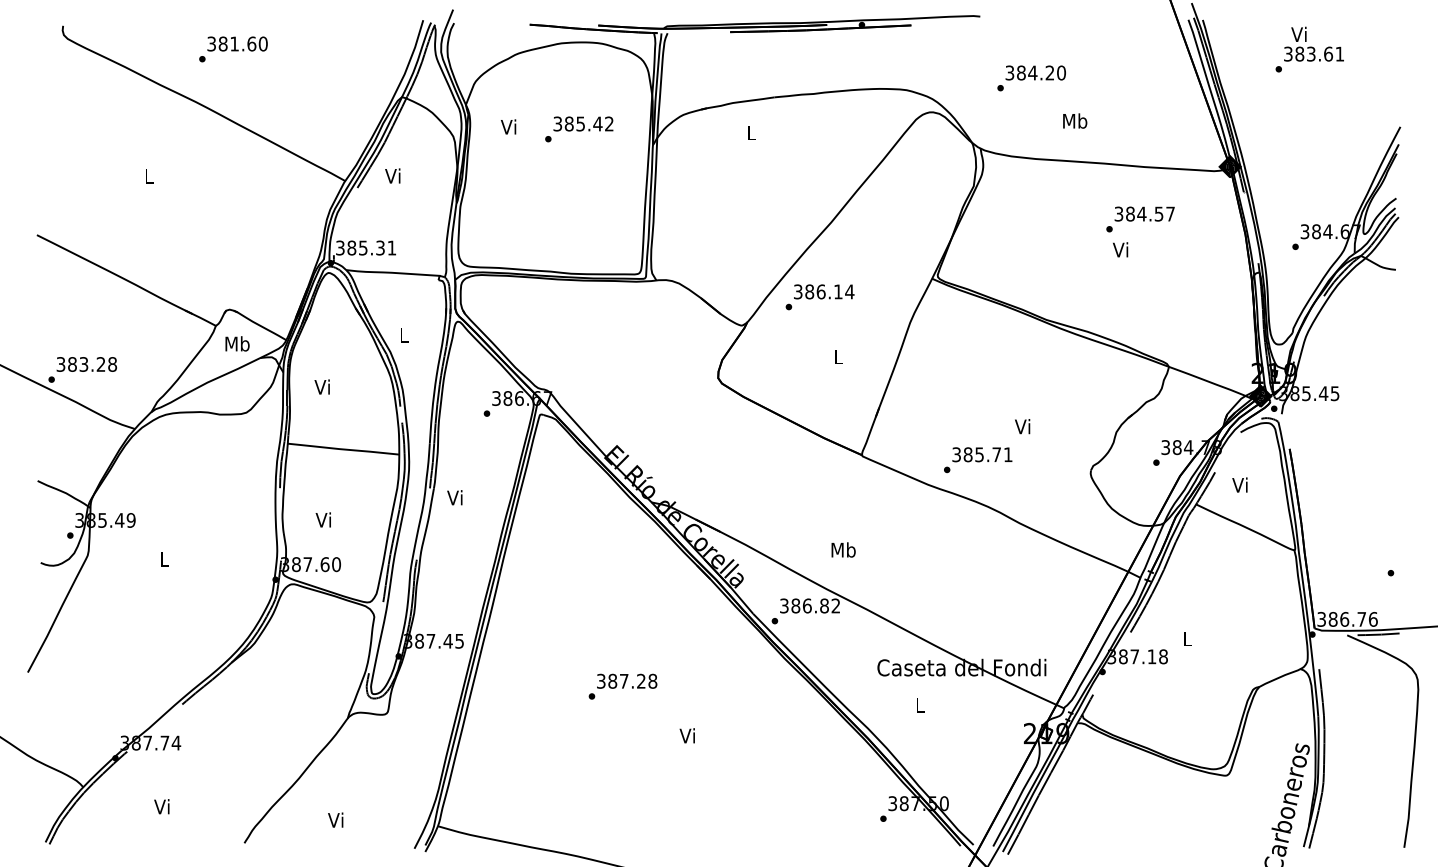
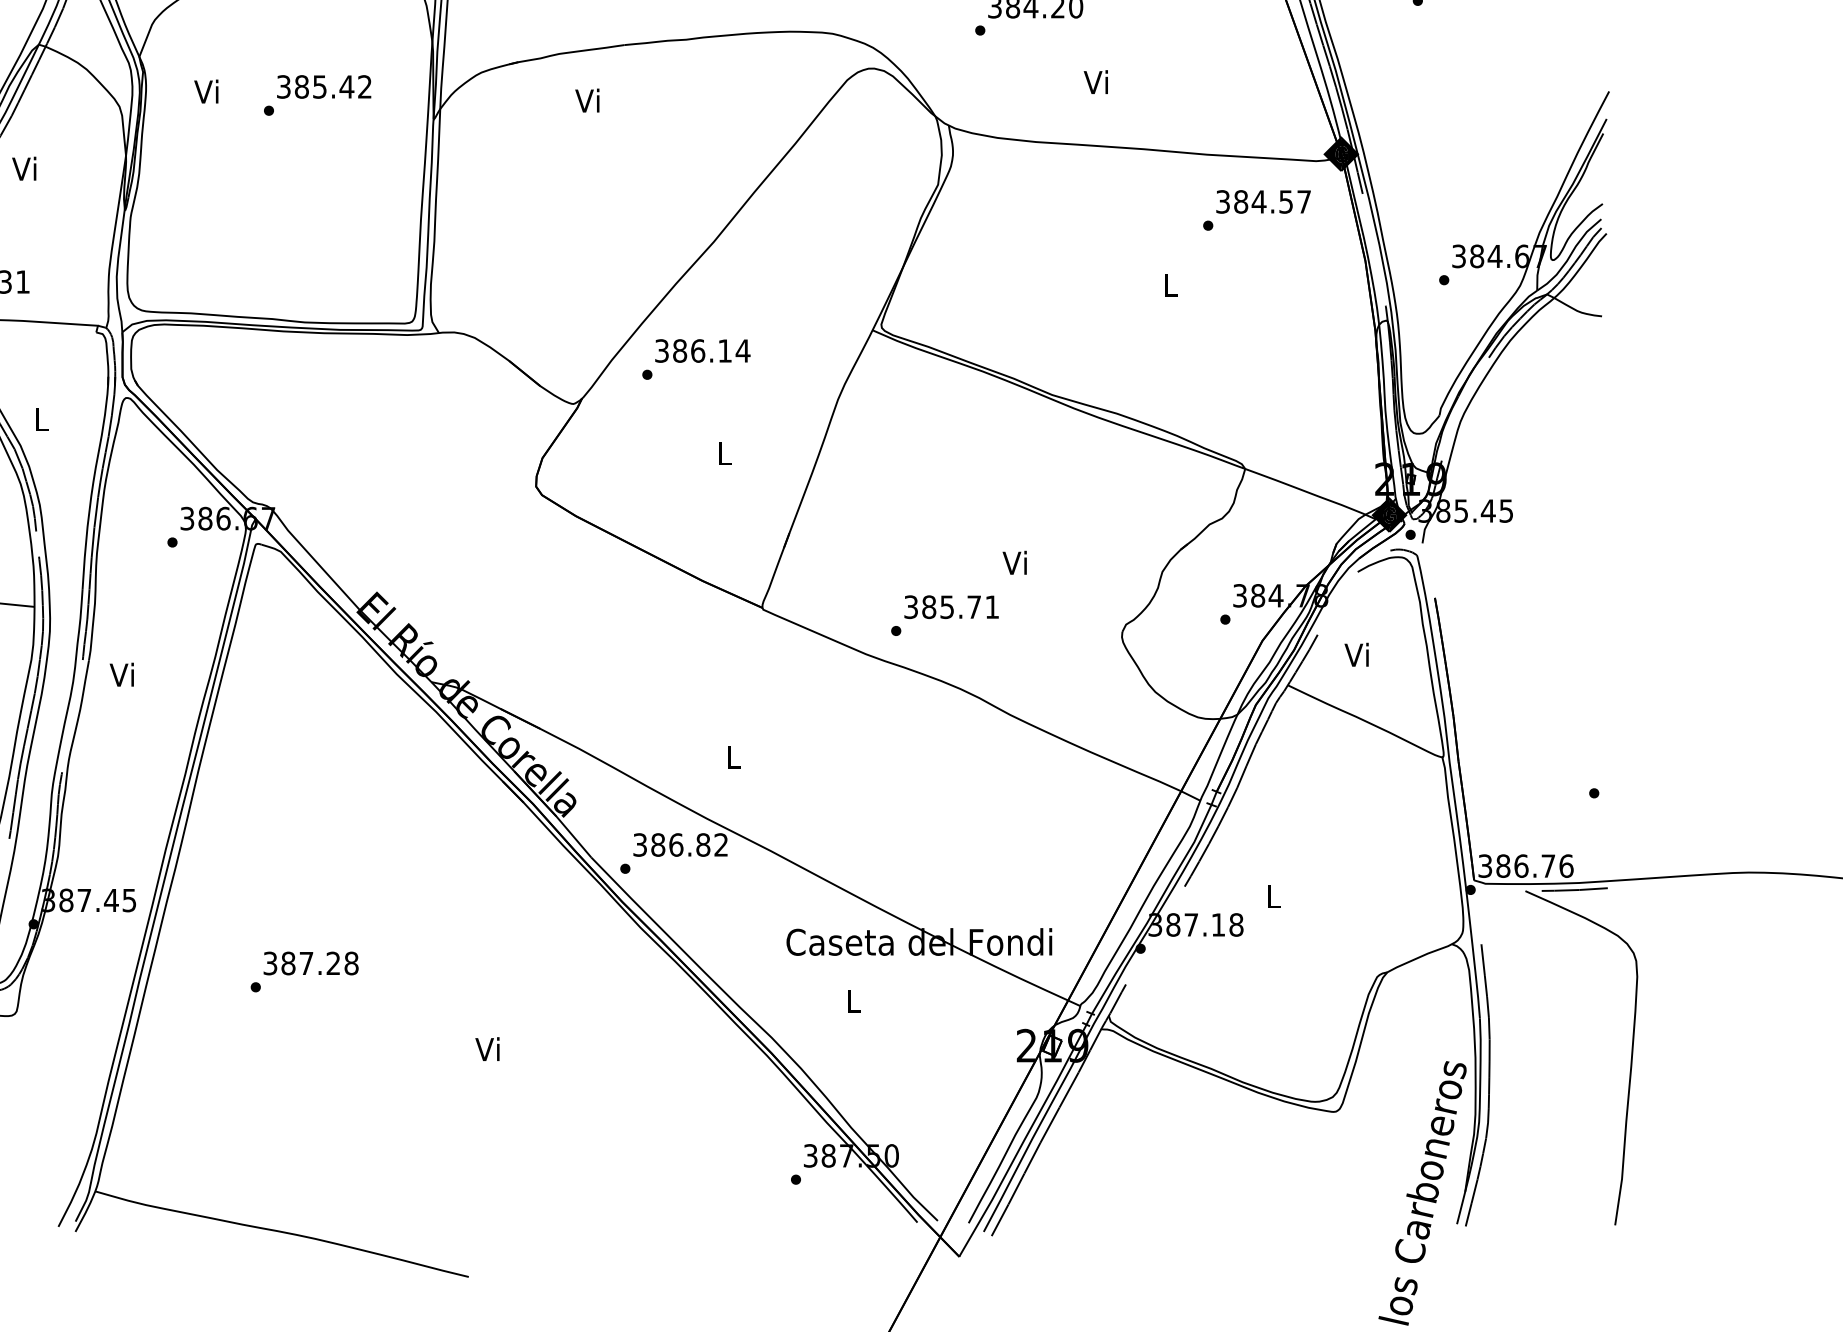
text: (1075, 120) -> (1098, 81), Mb -> Vi
text: (750, 132) -> (586, 100), L -> Vi
text: (1140, 219) -> (1256, 210), moved
text: (1120, 249) -> (1168, 284), Vi -> L
text: (843, 549) -> (733, 756), Mb -> L
text: (622, 686) -> (303, 971), moved

